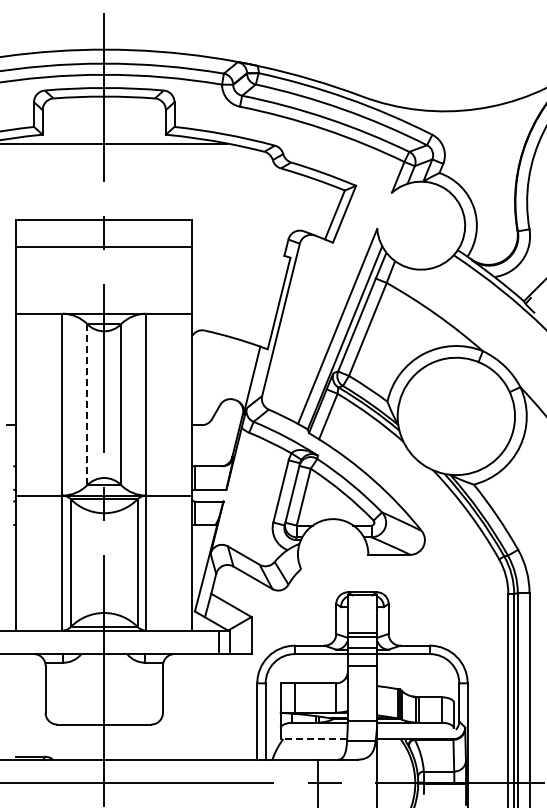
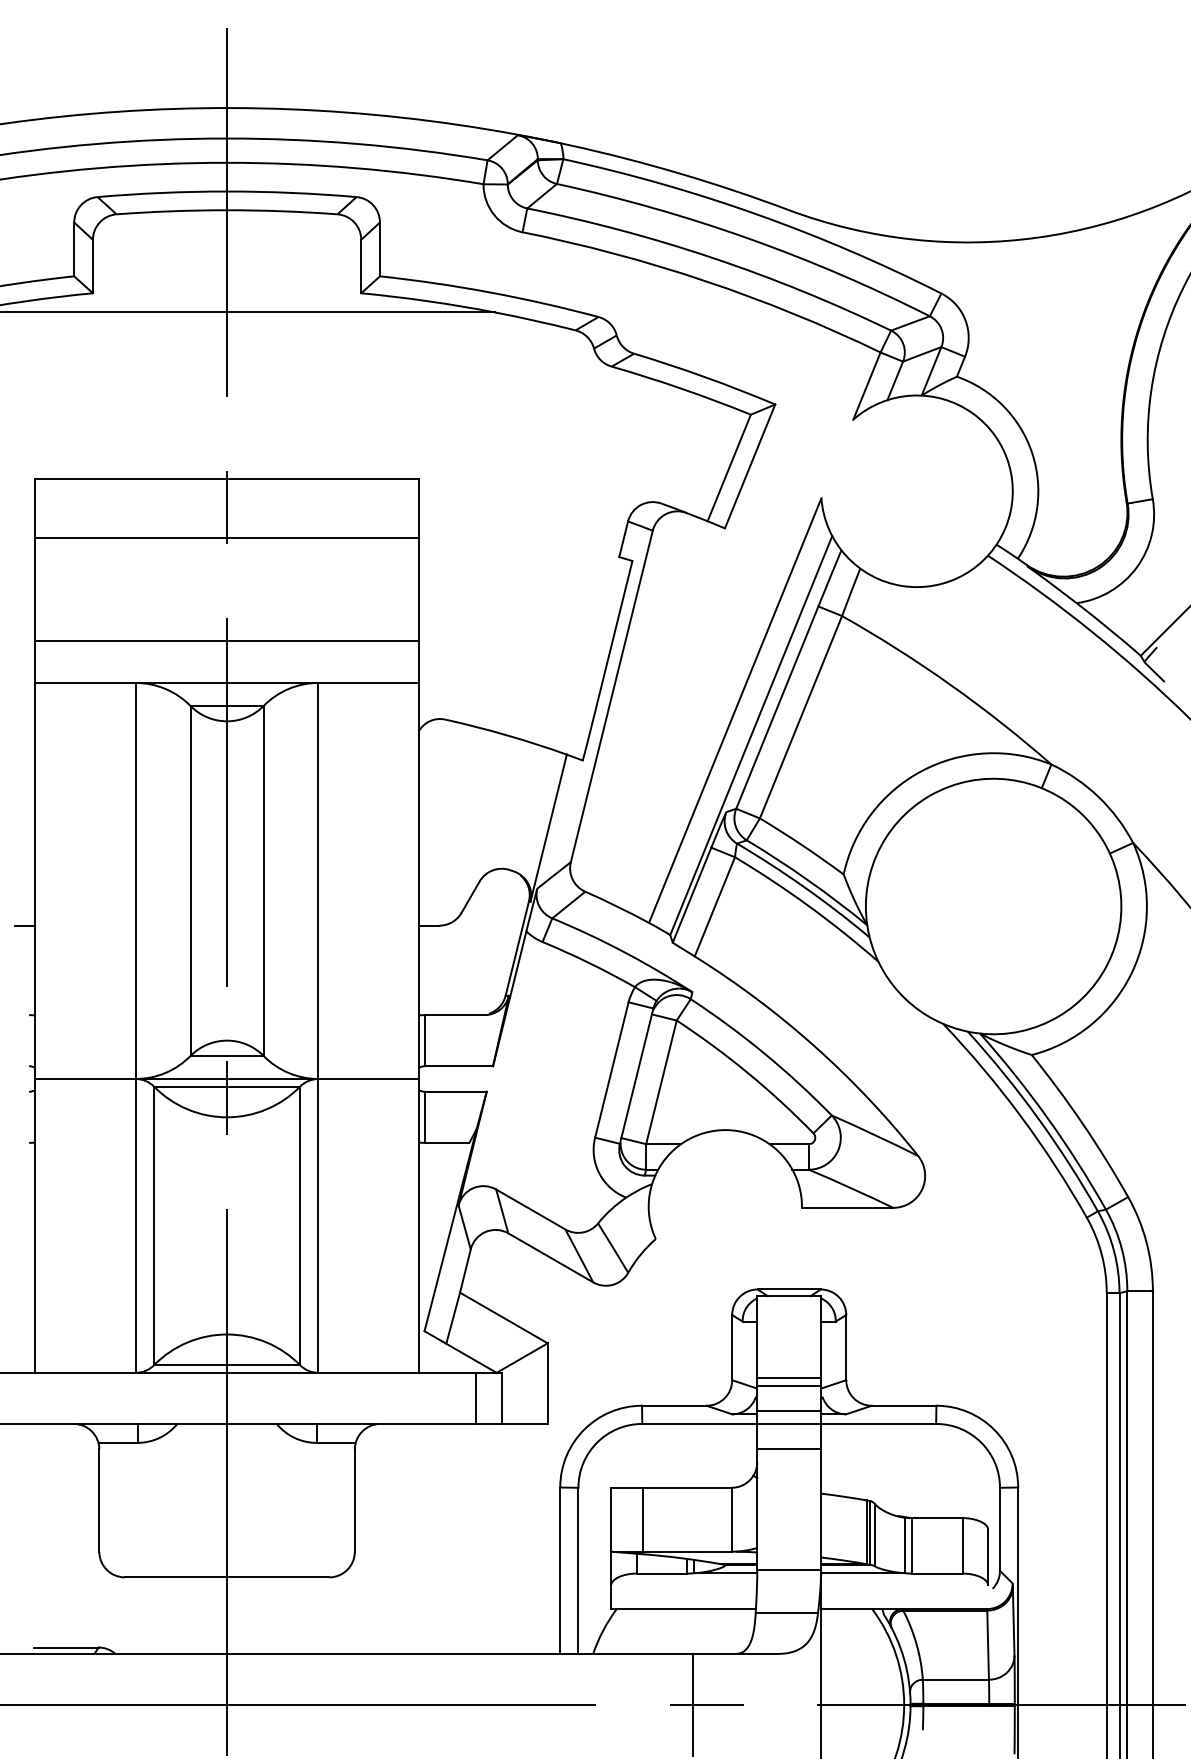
line: (104, 294) -> (227, 641), added
line: (87, 404) -> (190, 880), dashed -> solid
line: (313, 739) -> (682, 1609), dashed -> solid

